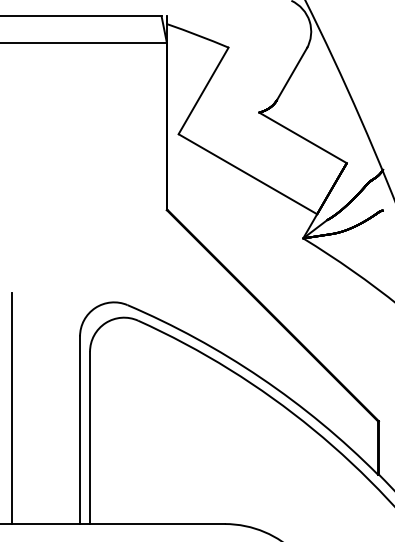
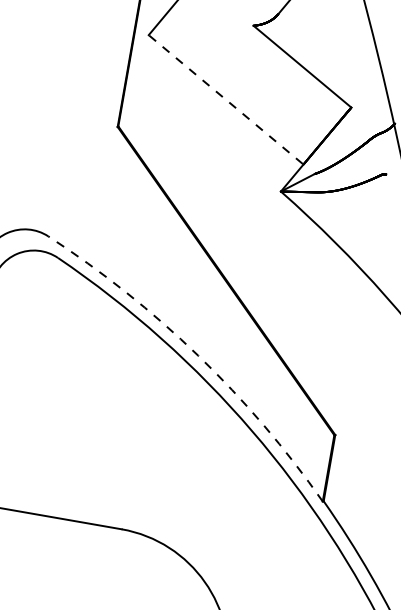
line: (248, 174) -> (226, 100), solid -> dashed
arc: (261, 377) -> (198, 355), solid -> dashed

